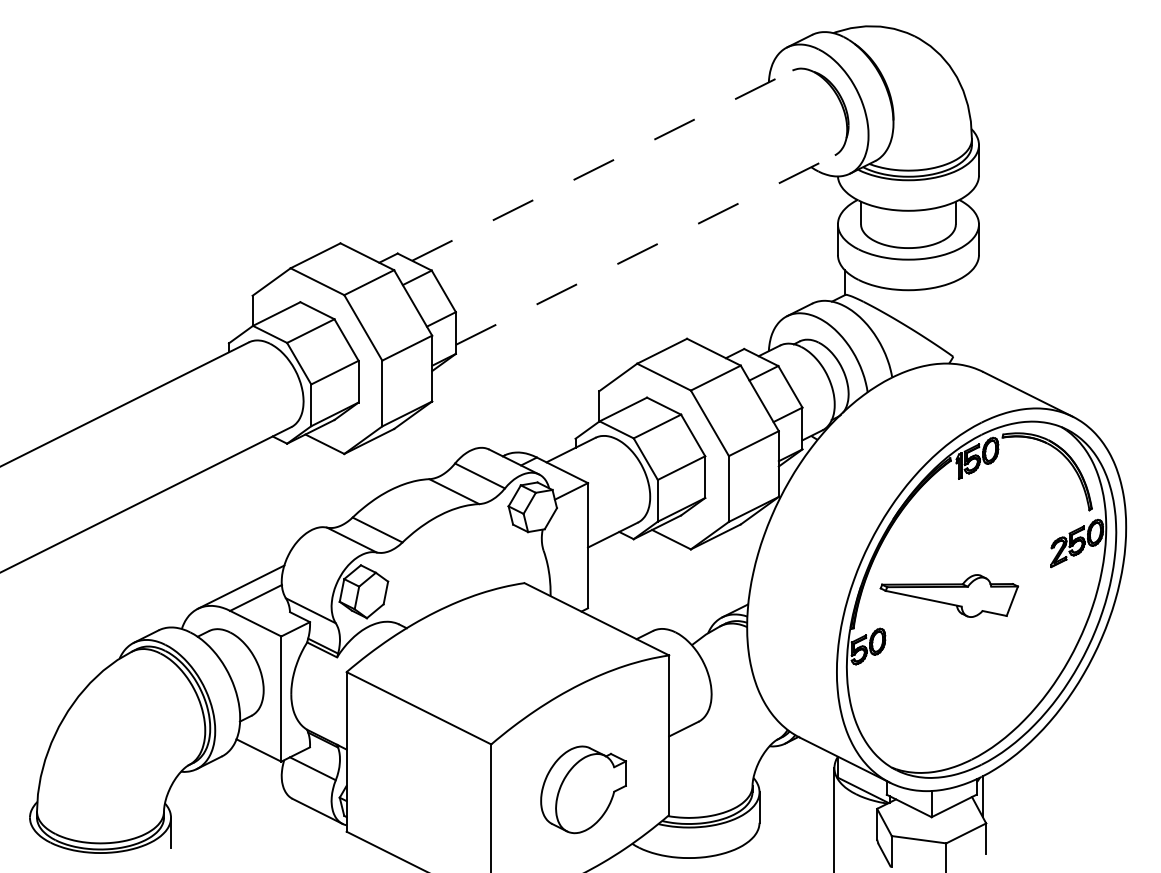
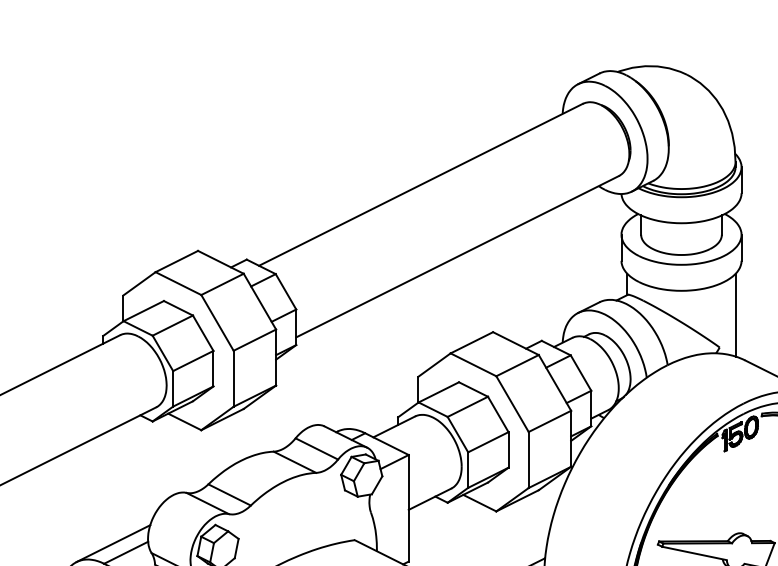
line: (602, 165) -> (421, 184), dashed -> solid
line: (645, 250) -> (457, 257), dashed -> solid
line: (971, 318) -> (735, 314), added

